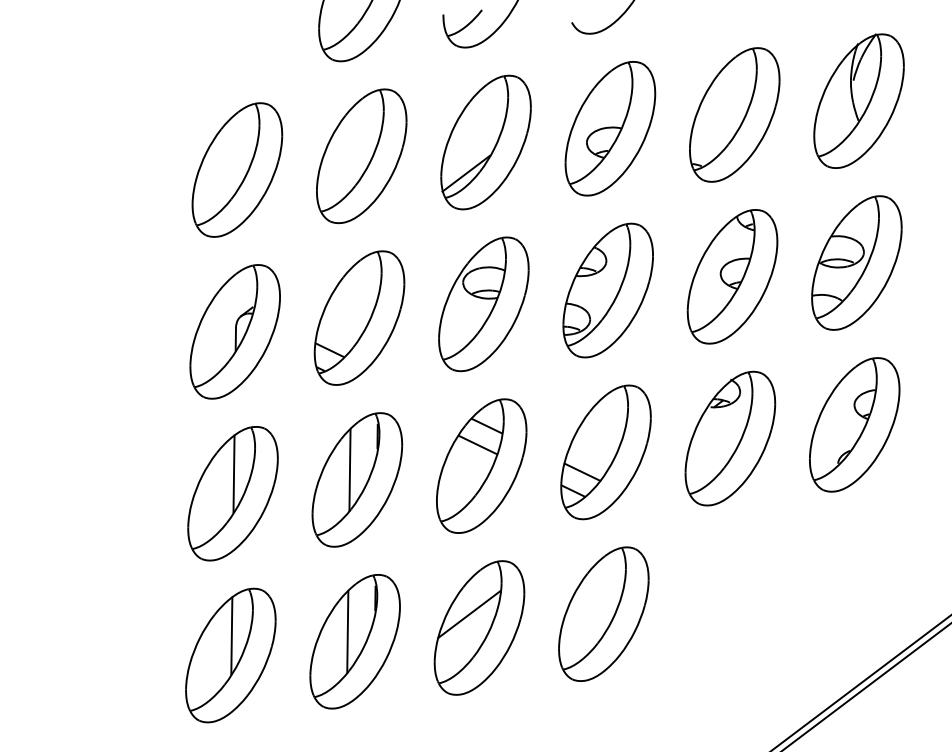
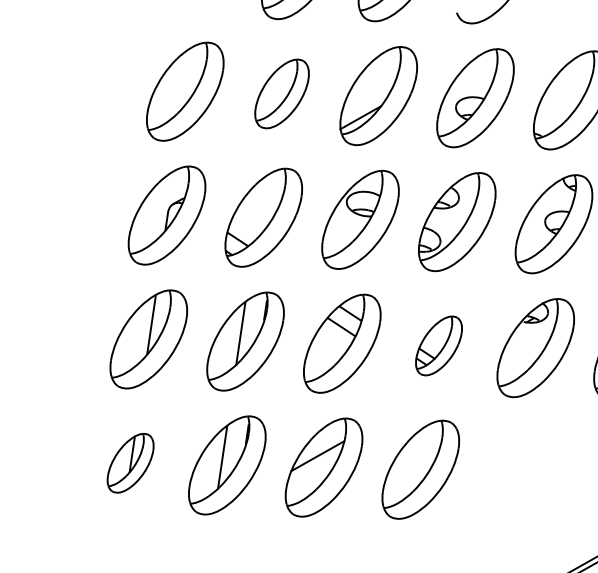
part: (361, 156) -> (281, 94), size x0.7
part: (605, 452) -> (438, 345), size x0.6
part: (230, 655) -> (130, 463), size x0.6

